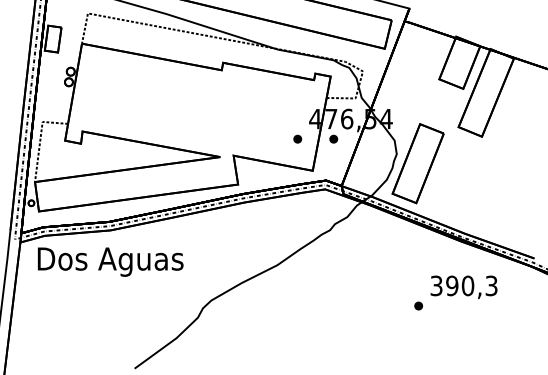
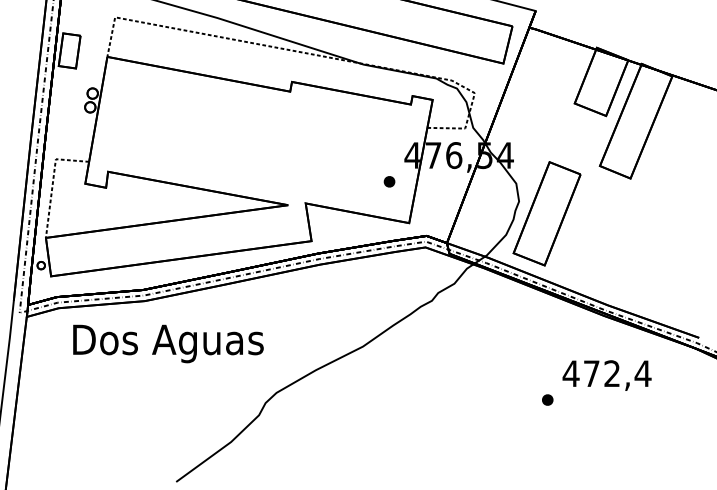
part: (333, 138) -> (436, 180), removed
text: (110, 261) -> (168, 343), moved
text: (464, 285) -> (607, 373), 390,3 -> 472,4

